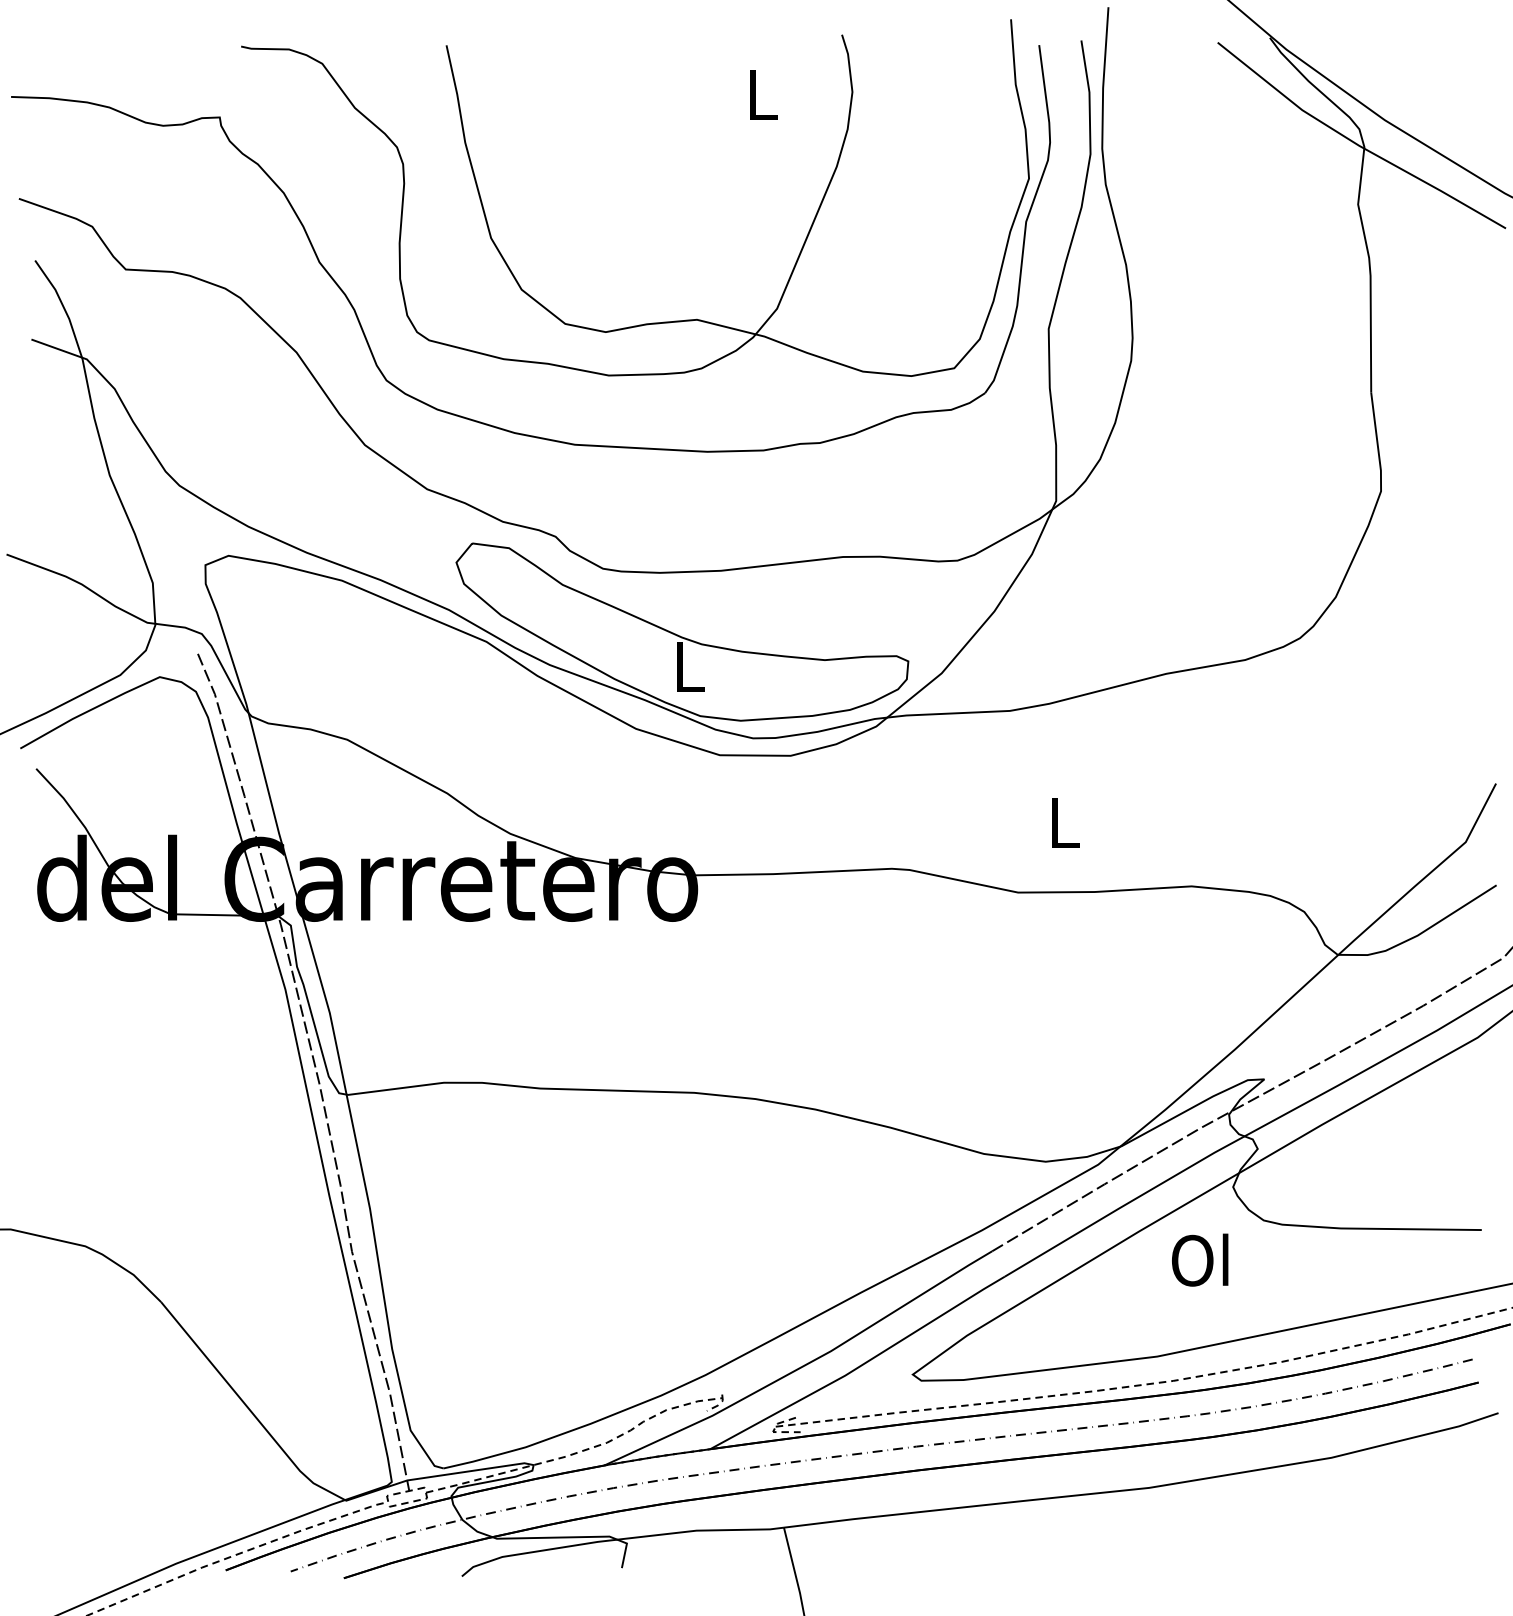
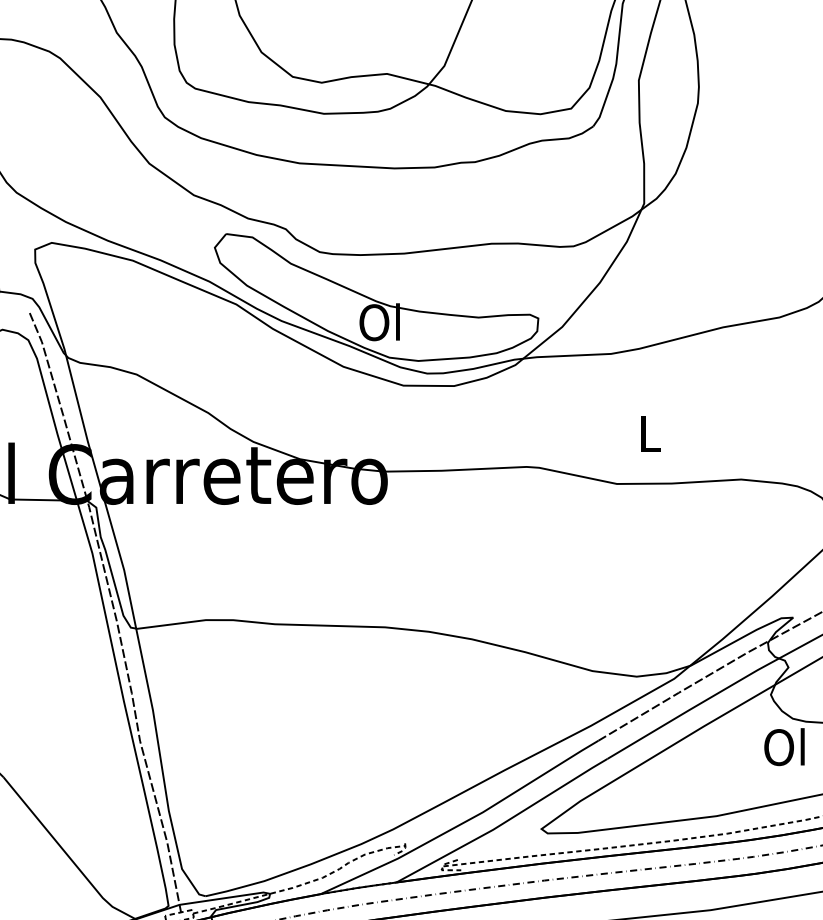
text: (686, 666) -> (379, 322), L -> Ol
text: (1200, 1259) -> (784, 746), moved

